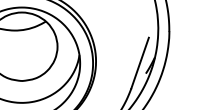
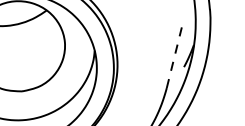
line: (140, 63) -> (175, 54), solid -> dashed

